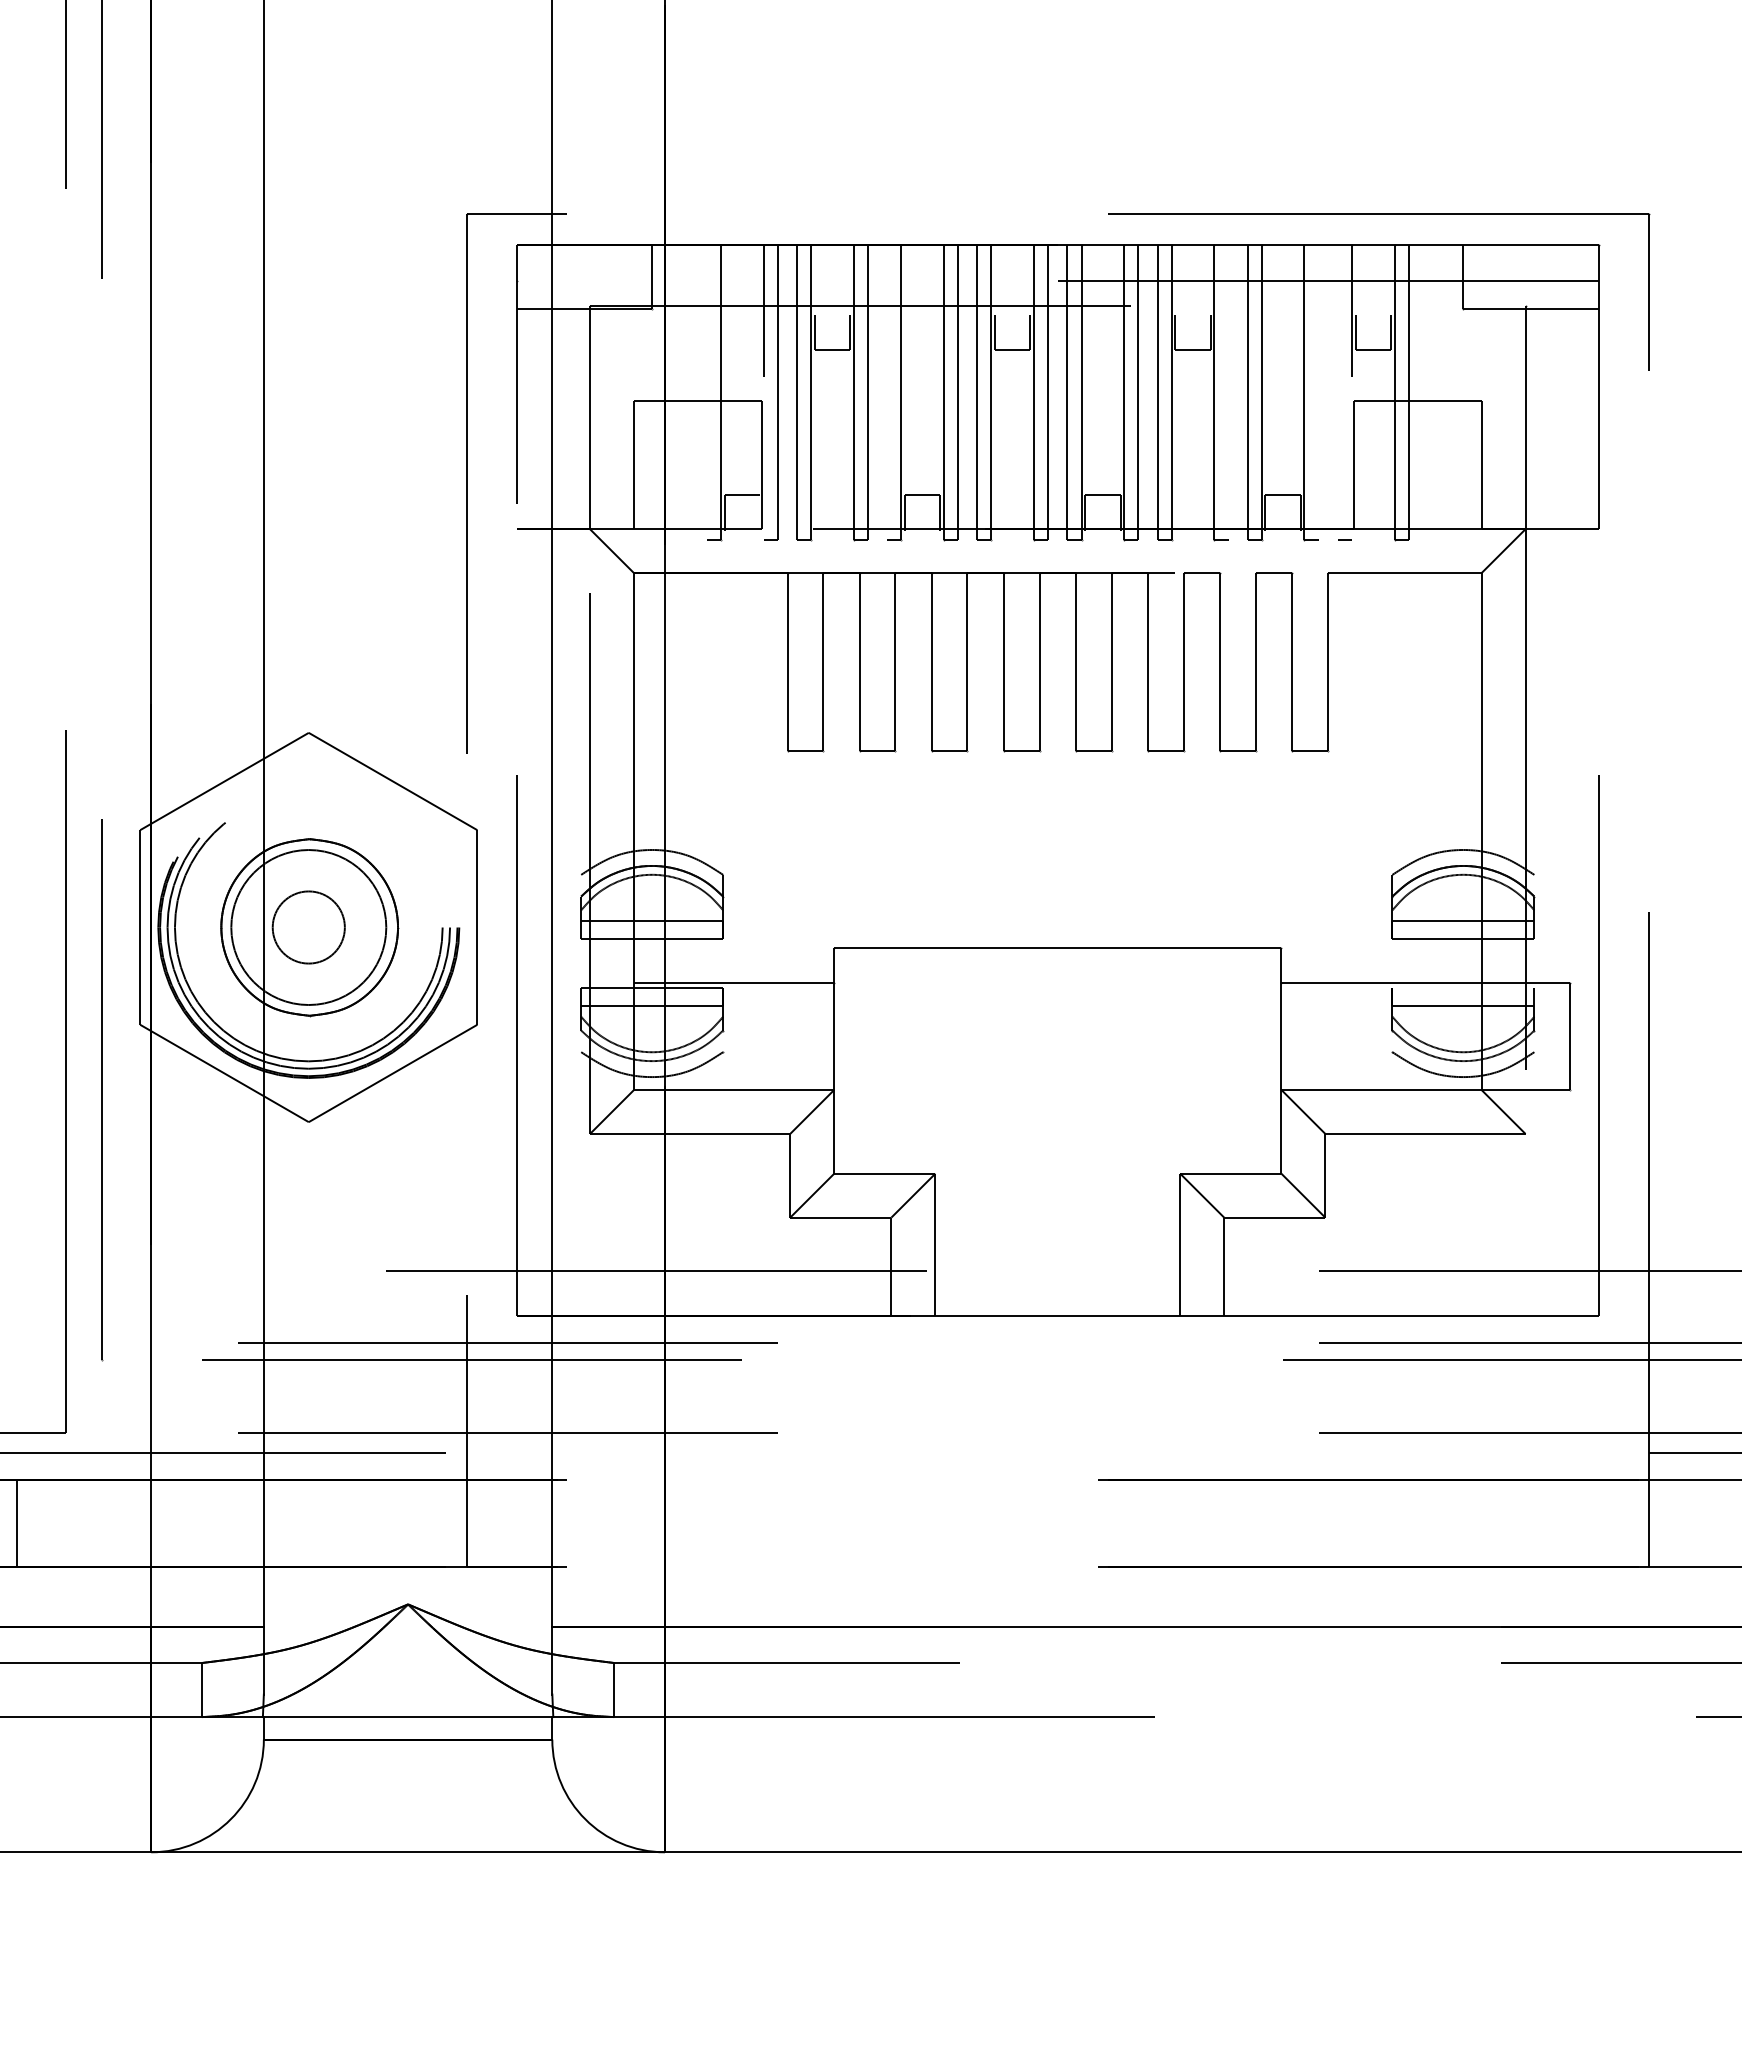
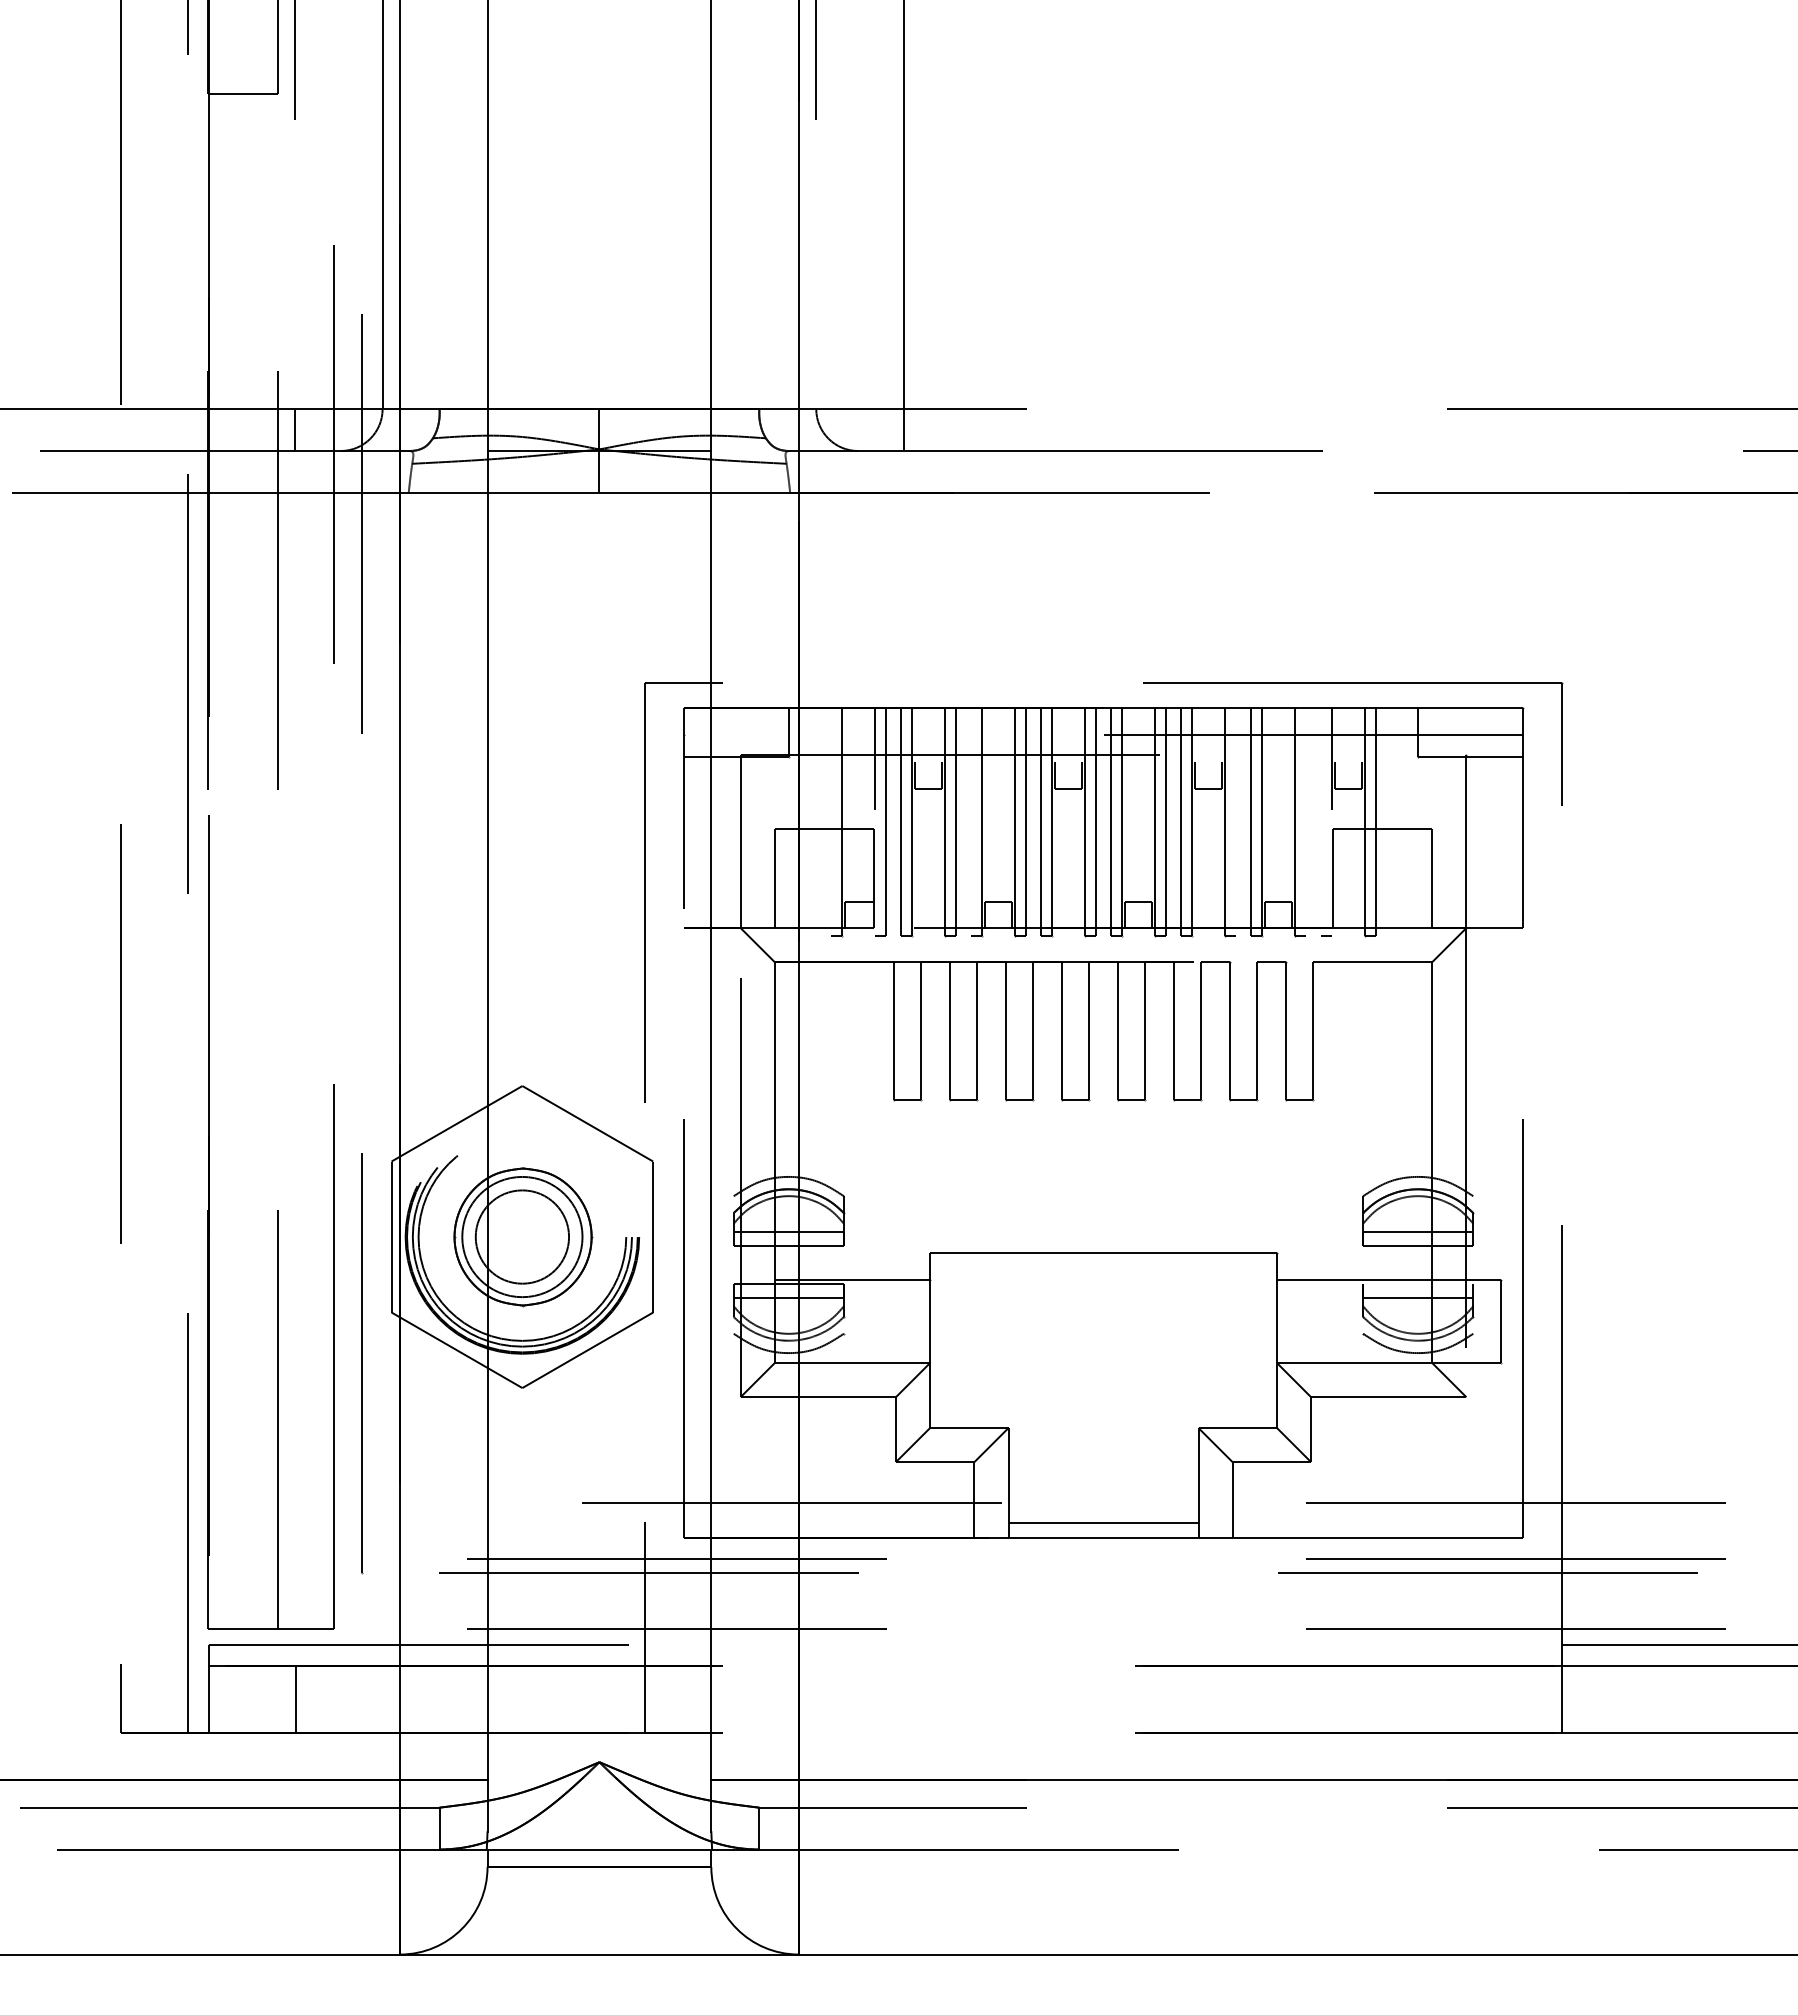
circle: (308, 926) -> (522, 1236), size x1.67
line: (1057, 1295) -> (1103, 1522), added

